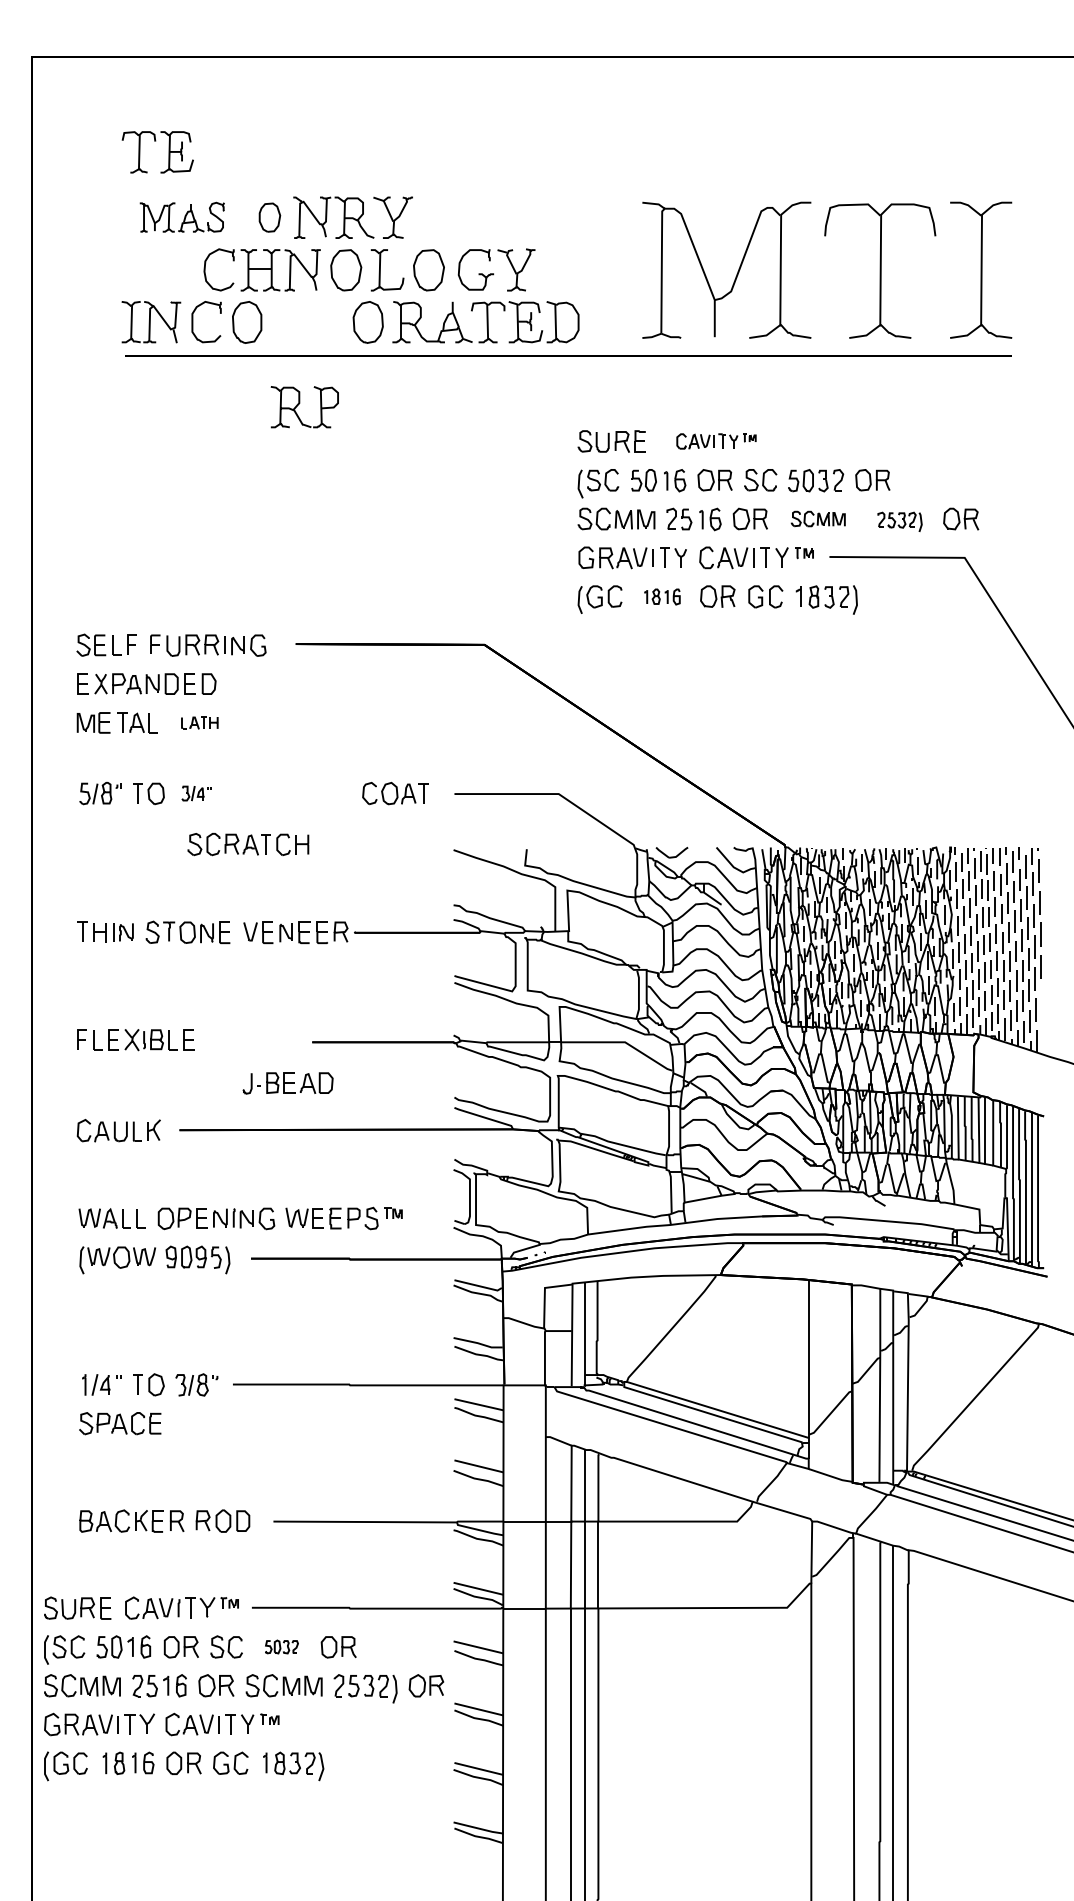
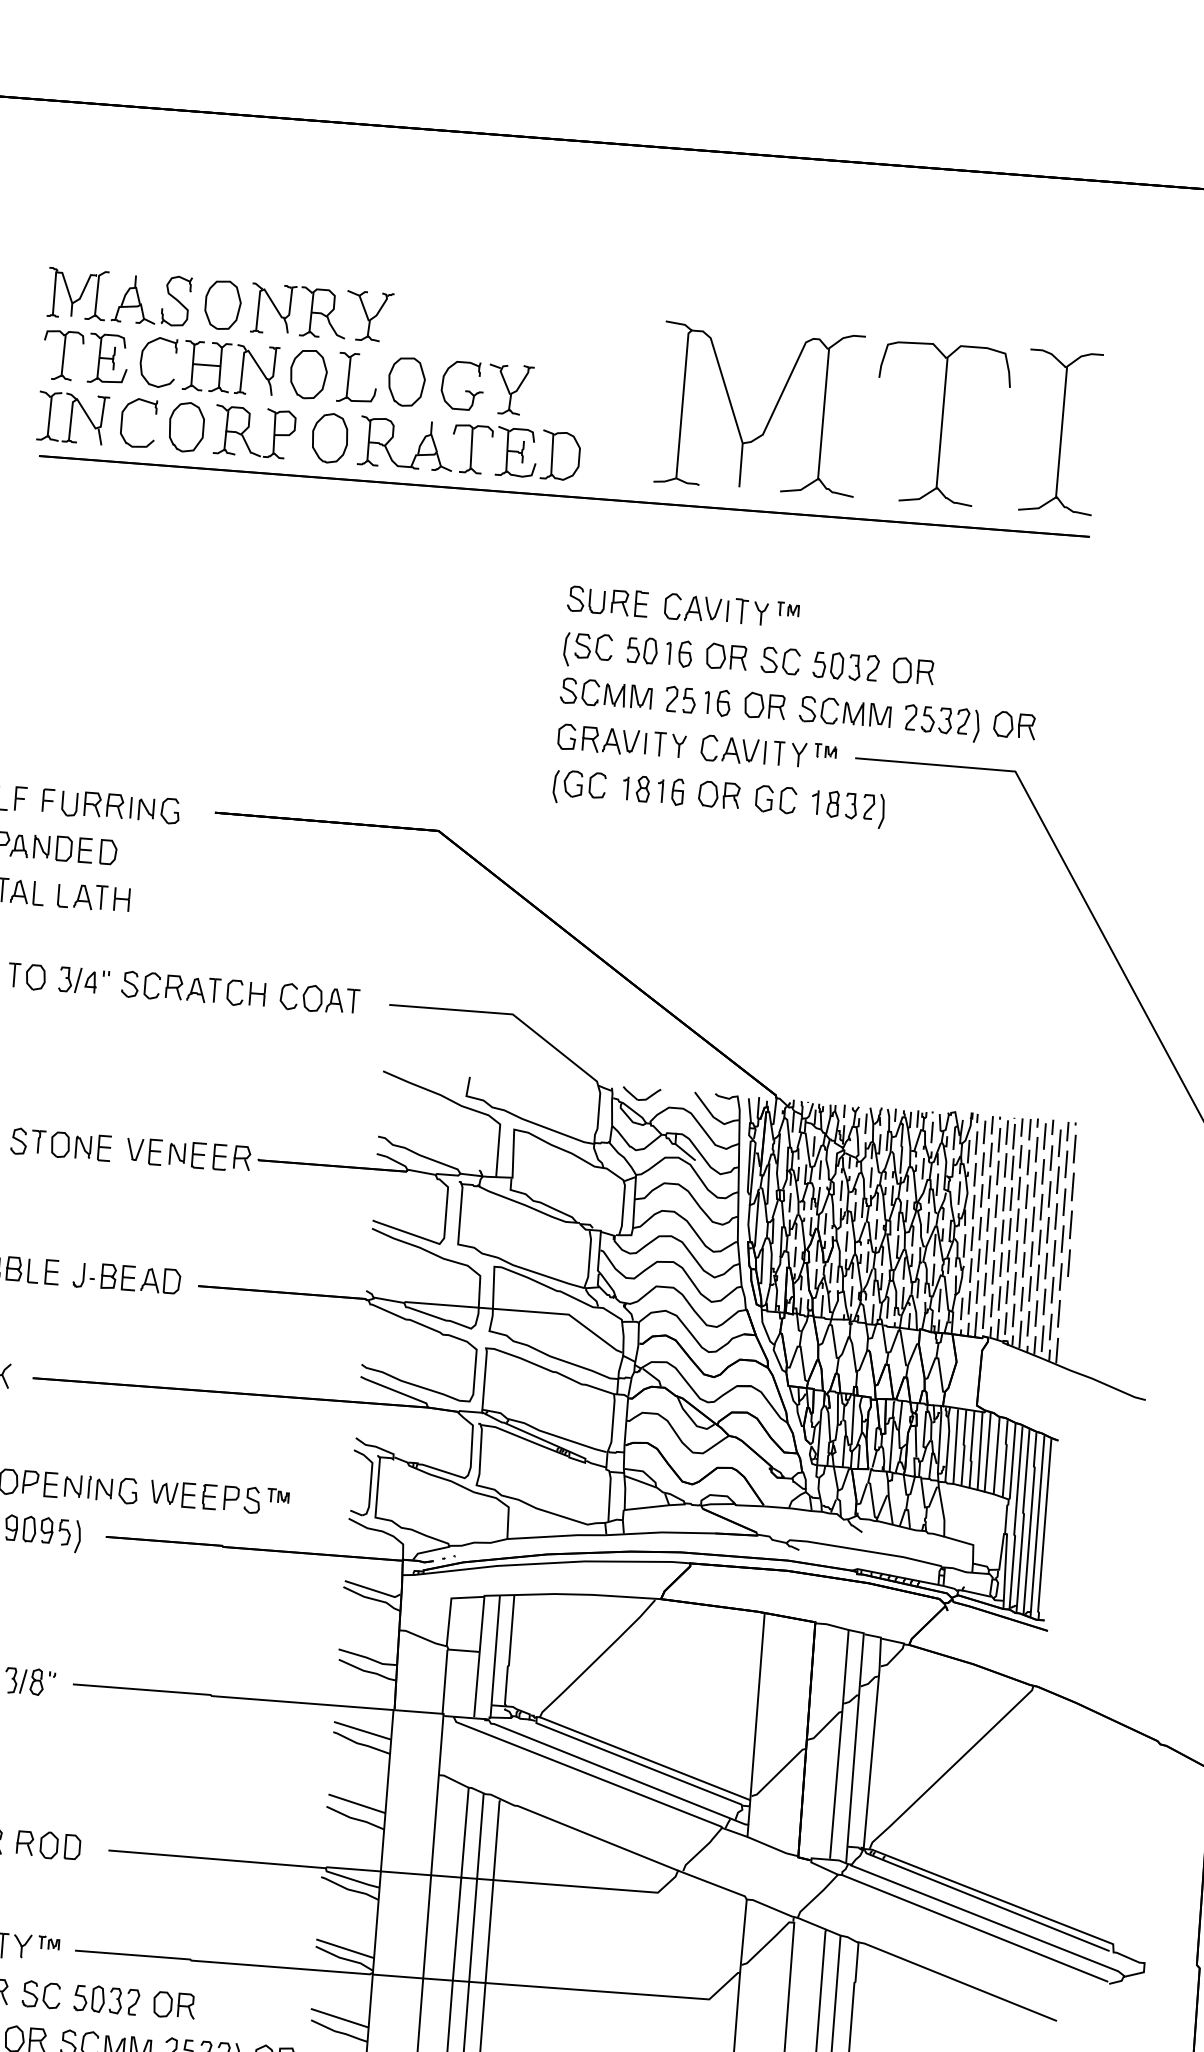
part: (168, 152) -> (98, 358), moved
part: (181, 216) -> (118, 295), size x1.43
part: (269, 217) -> (222, 304), size x1.43
part: (304, 407) -> (254, 432), moved
part: (716, 441) -> (731, 611), size x1.43
part: (818, 518) -> (845, 711), size x1.43
part: (899, 521) -> (941, 722), size x1.43
part: (662, 596) -> (653, 789), size x1.43
part: (199, 722) -> (93, 896), size x1.67
part: (196, 793) -> (83, 980), size x1.43
part: (248, 844) -> (193, 989), moved
part: (287, 1083) -> (126, 1278), moved
part: (281, 1646) -> (106, 1999), size x1.67

